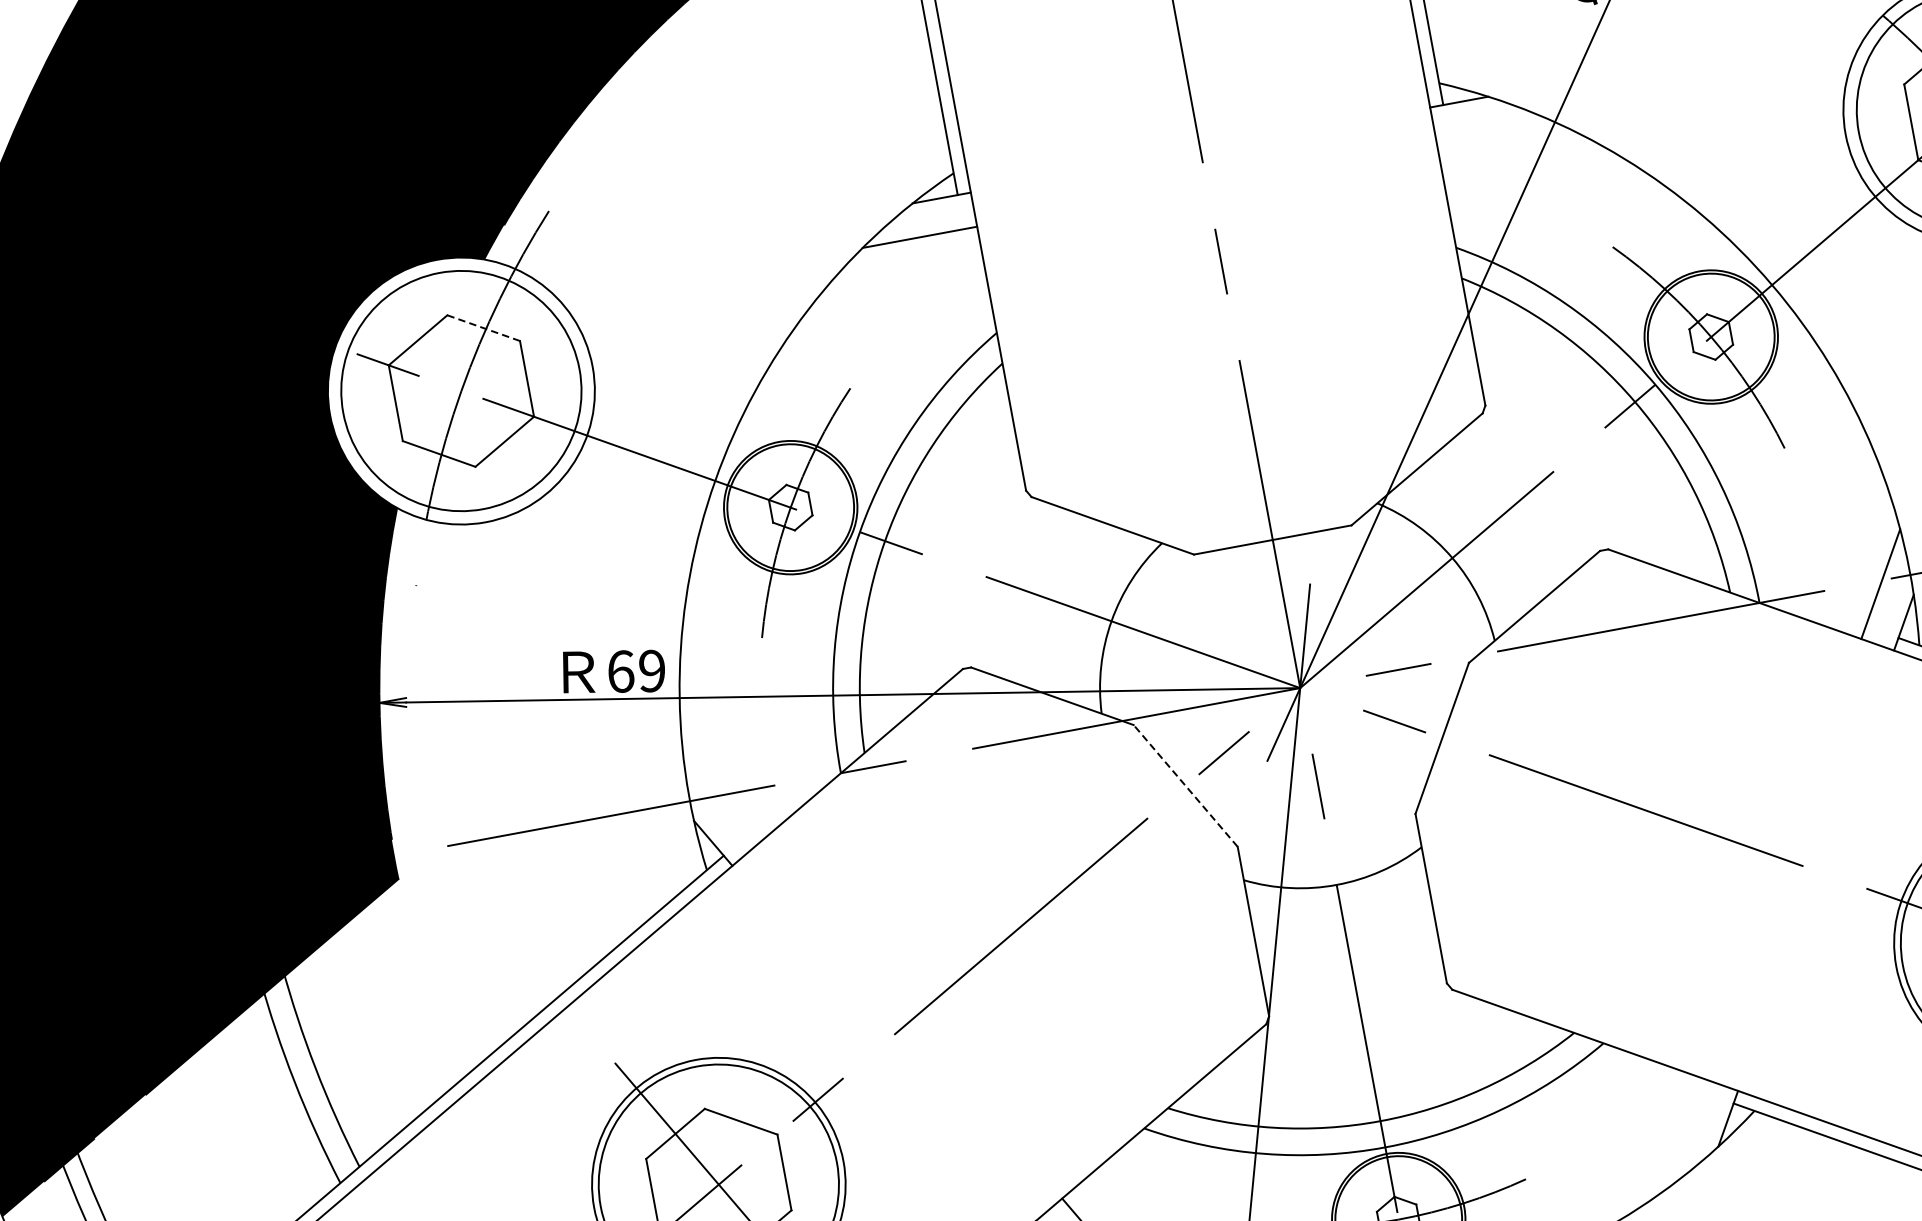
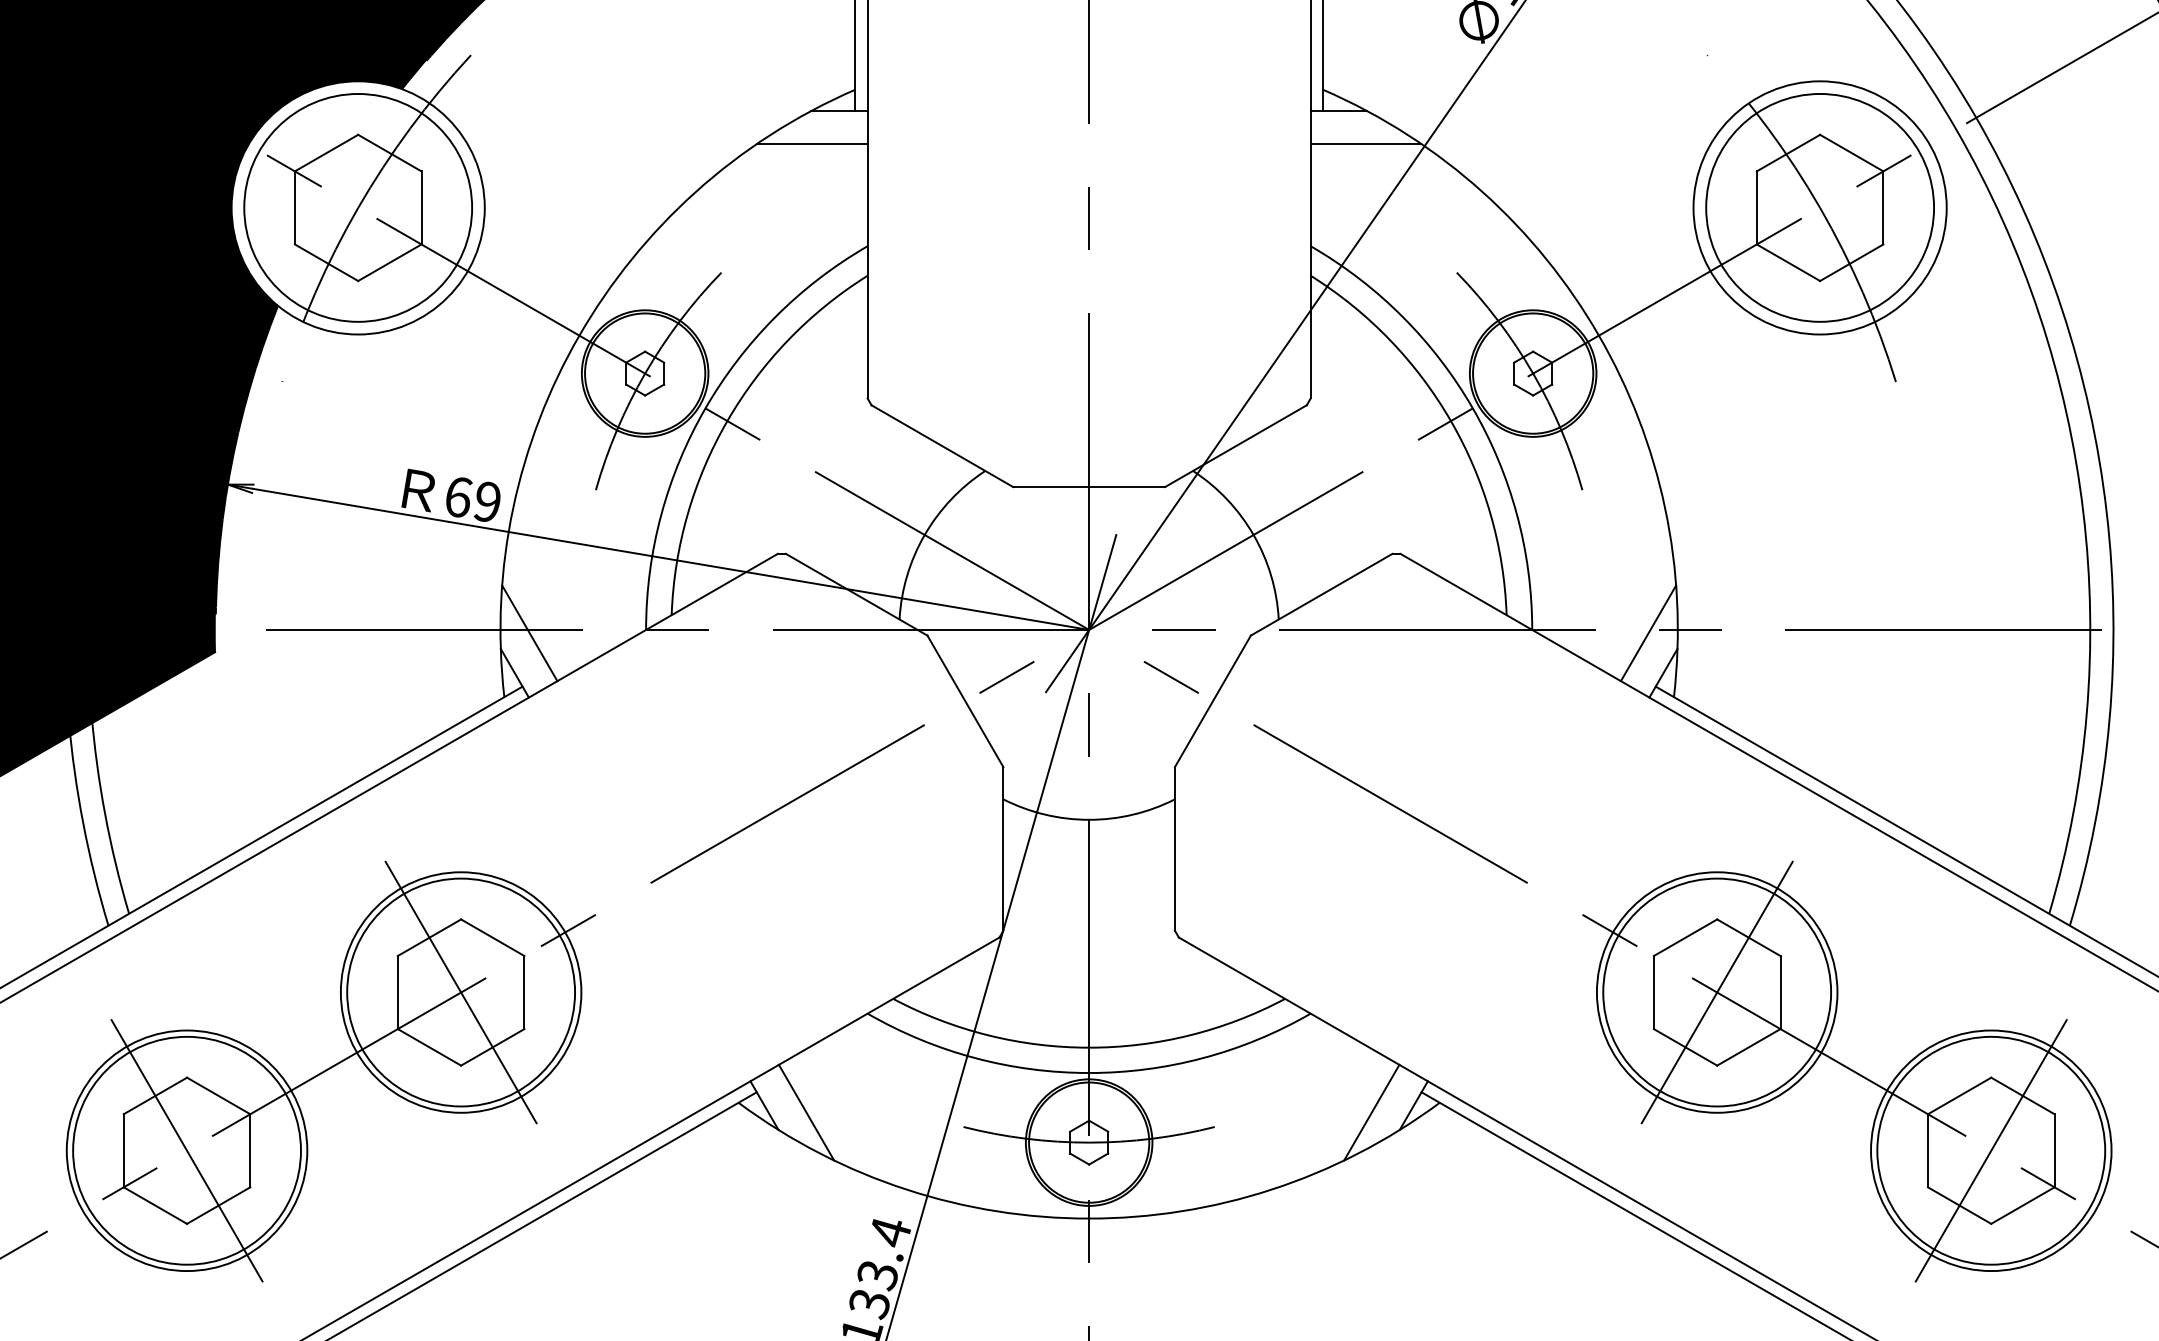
line: (1493, 130) -> (1365, 143), added
line: (483, 328) -> (389, 153), dashed -> solid
line: (1185, 786) -> (965, 701), dashed -> solid
line: (720, 799) -> (529, 633), added
line: (1685, 1134) -> (1371, 1112), added

